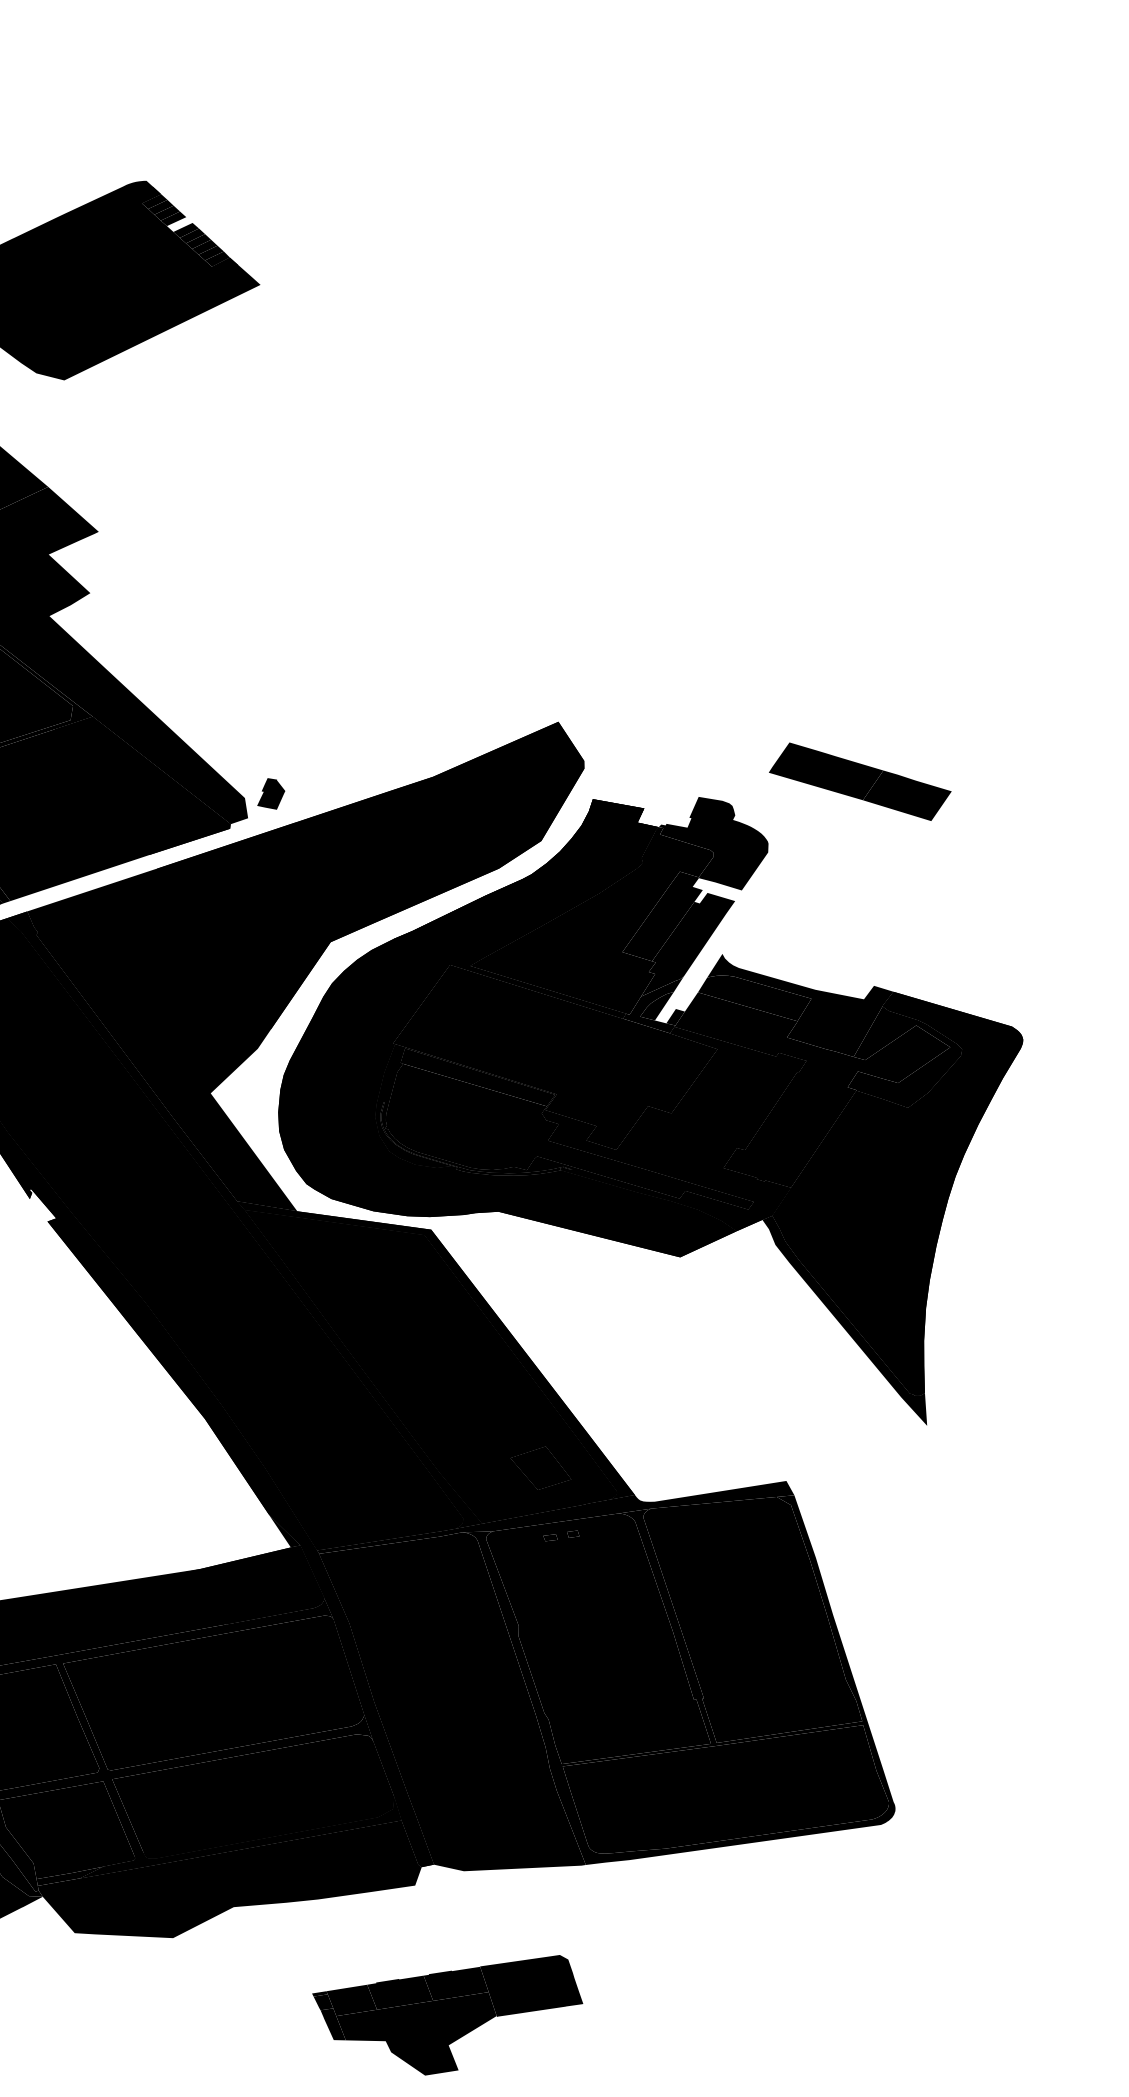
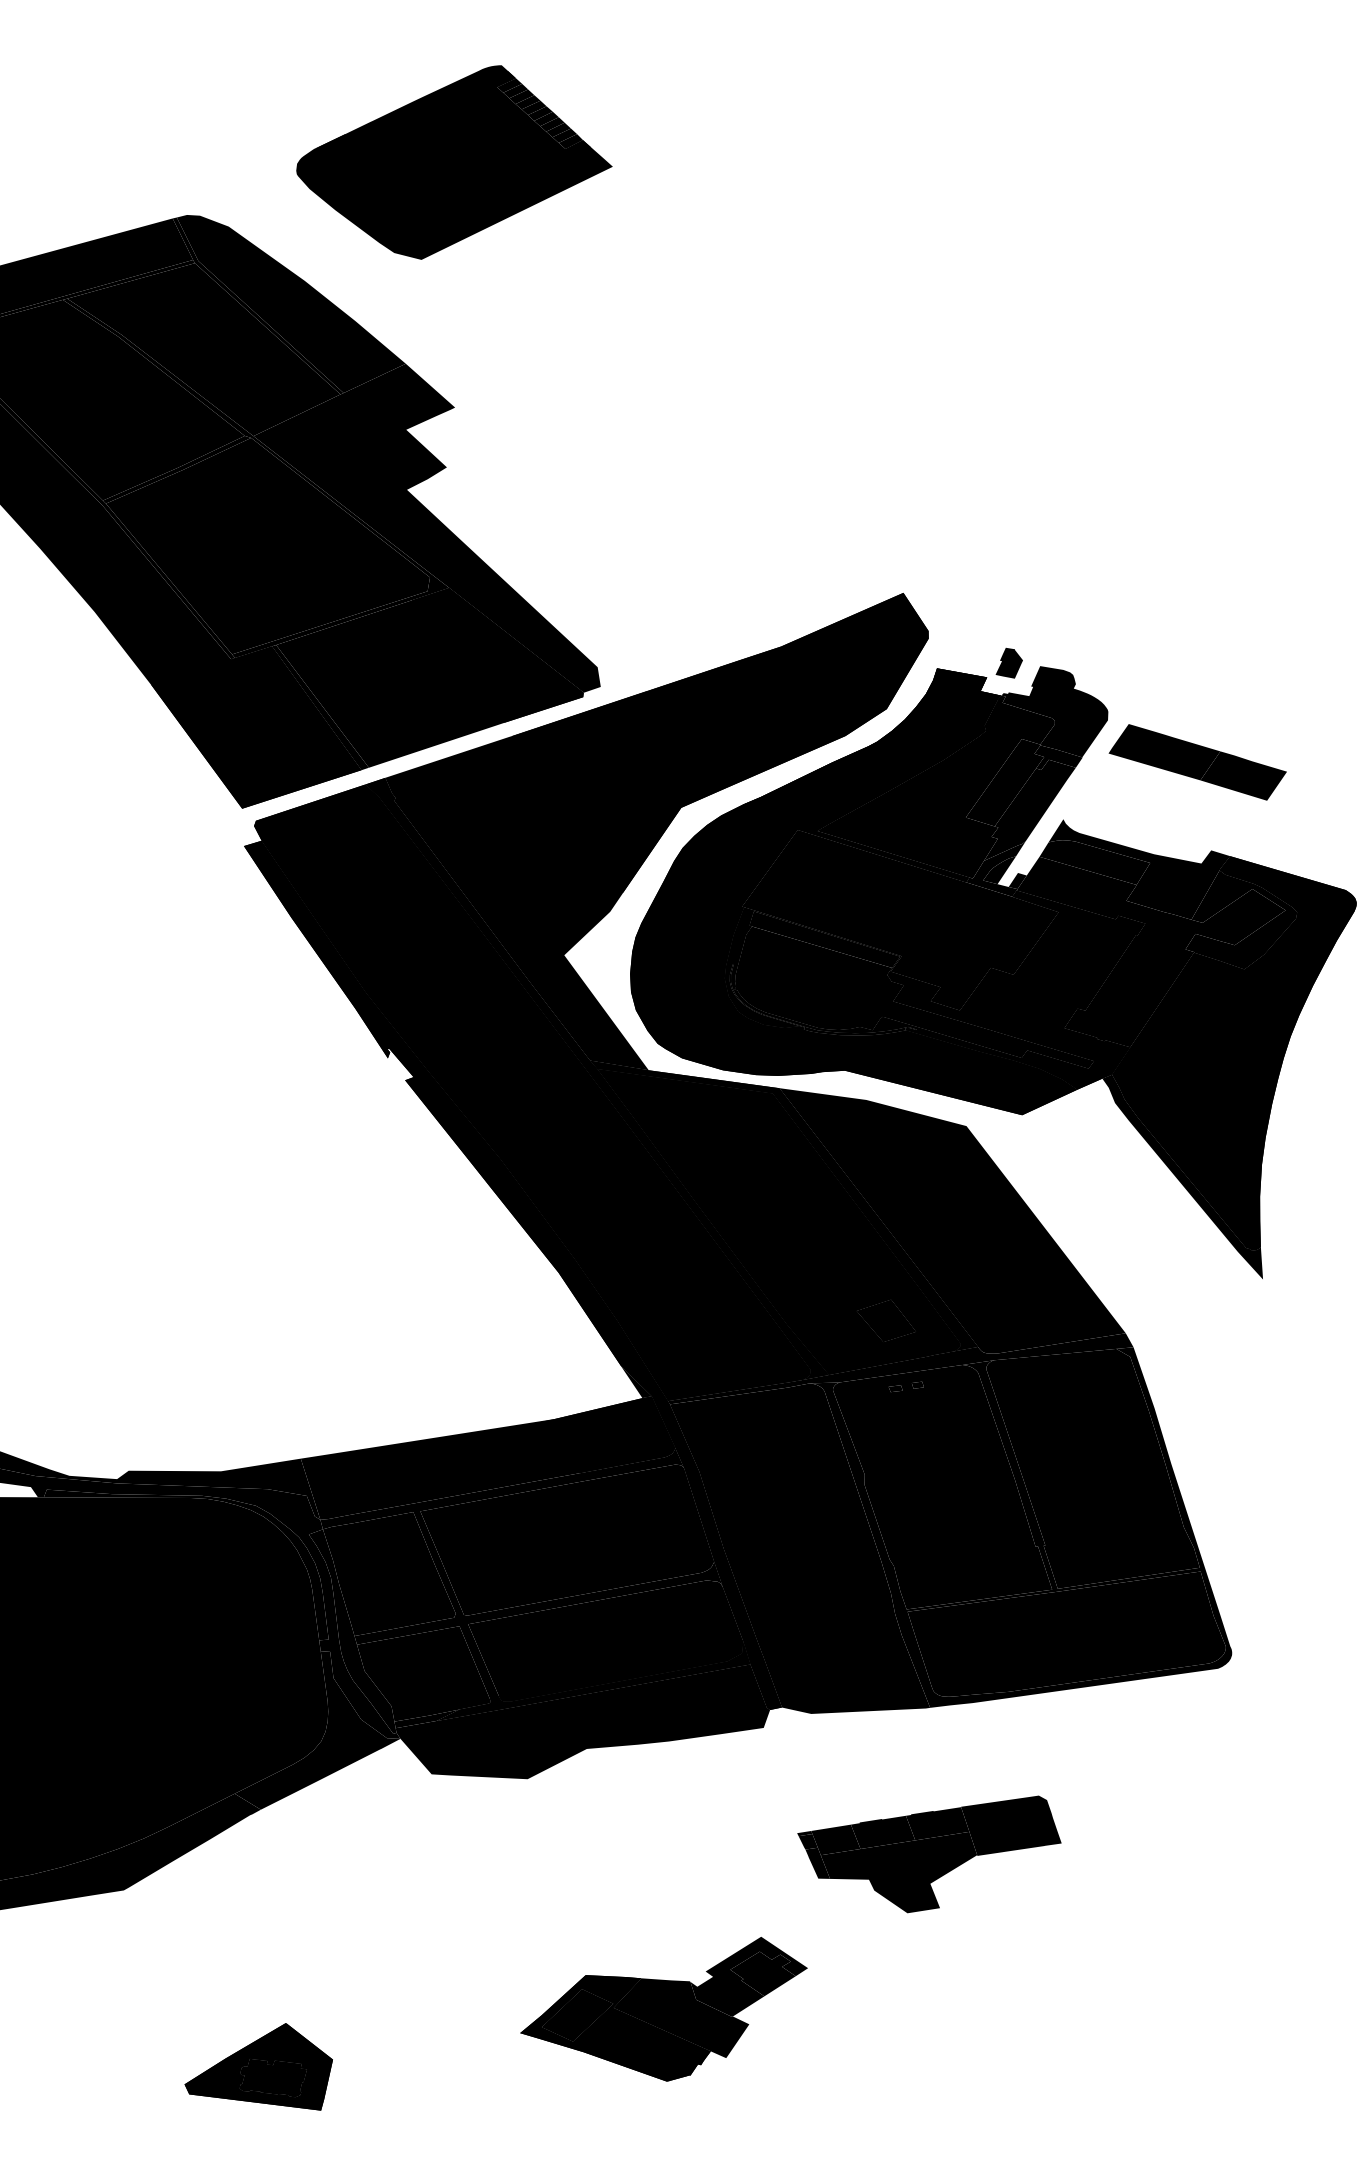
fill: (179, 224) -> (533, 107), added
part: (859, 781) -> (1197, 762), moved
part: (270, 793) -> (1008, 662), moved
fill: (717, 890) -> (1058, 757), added
fill: (608, 1365) -> (952, 1220), added
part: (447, 2015) -> (929, 1854), moved

